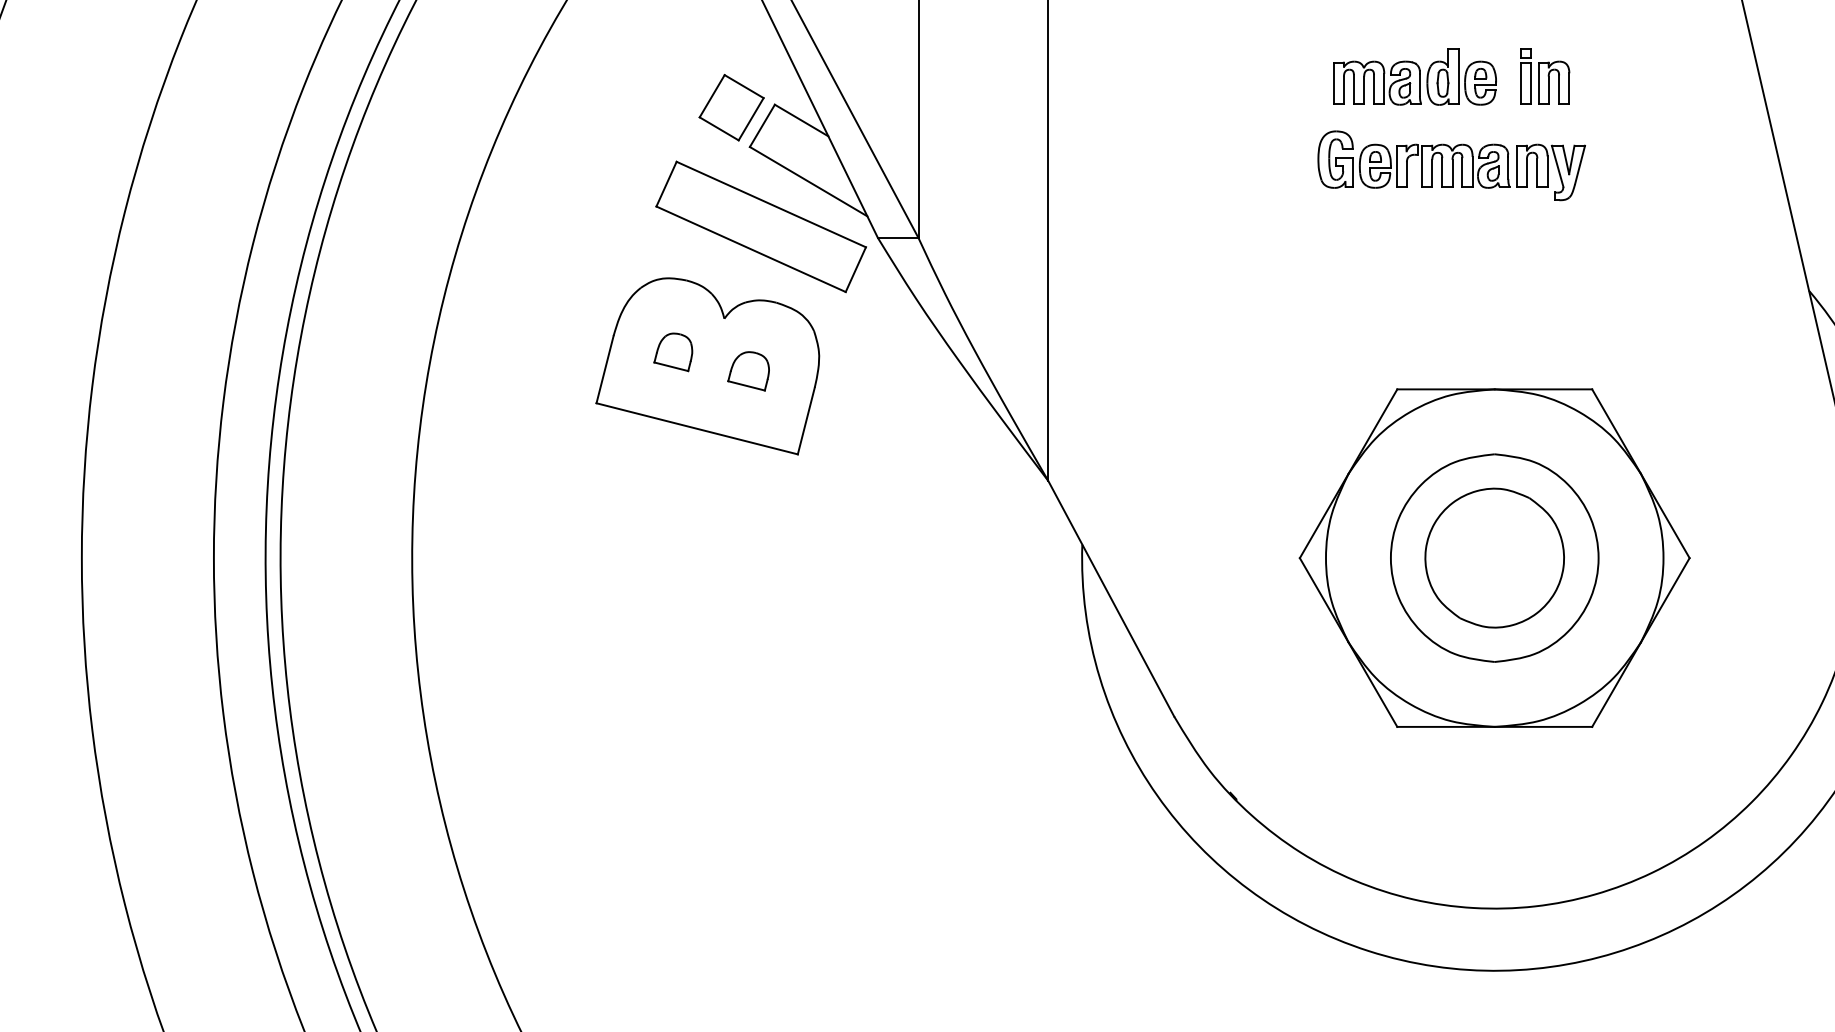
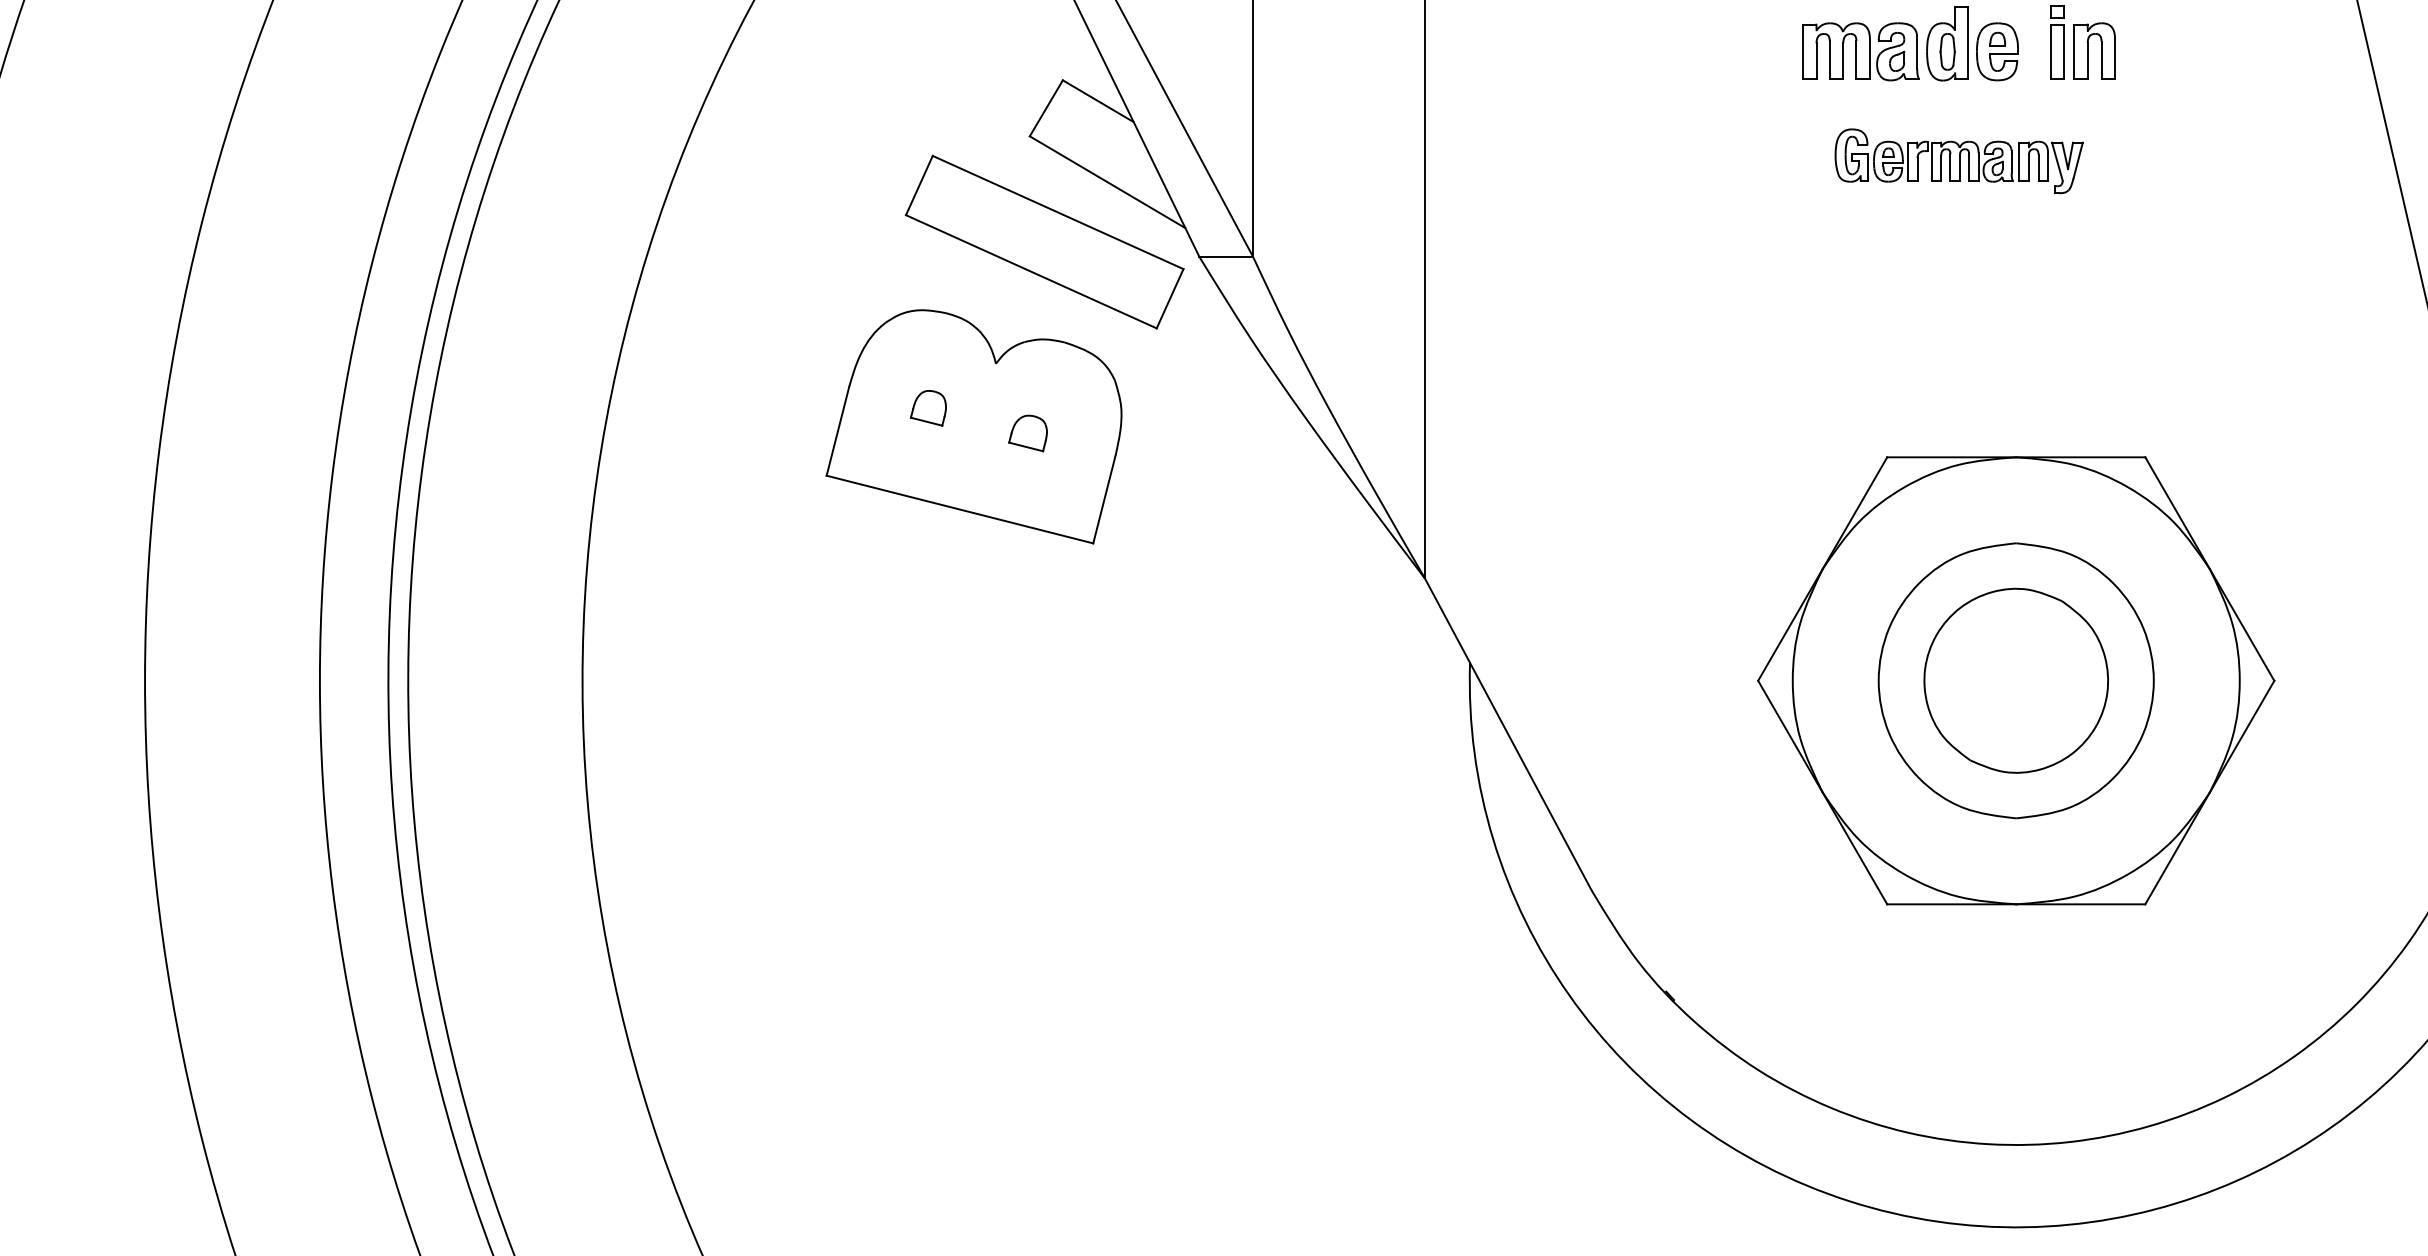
part: (731, 107) -> (1005, 83), removed
part: (1451, 165) -> (1958, 160), size x0.7
part: (673, 352) -> (928, 408), size x0.7
part: (748, 371) -> (1027, 433), size x0.7

